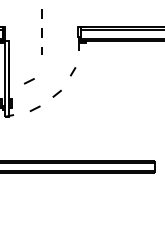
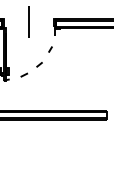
line: (42, 32) -> (29, 22), dashed -> solid
line: (28, 80) -> (19, 55), removed

